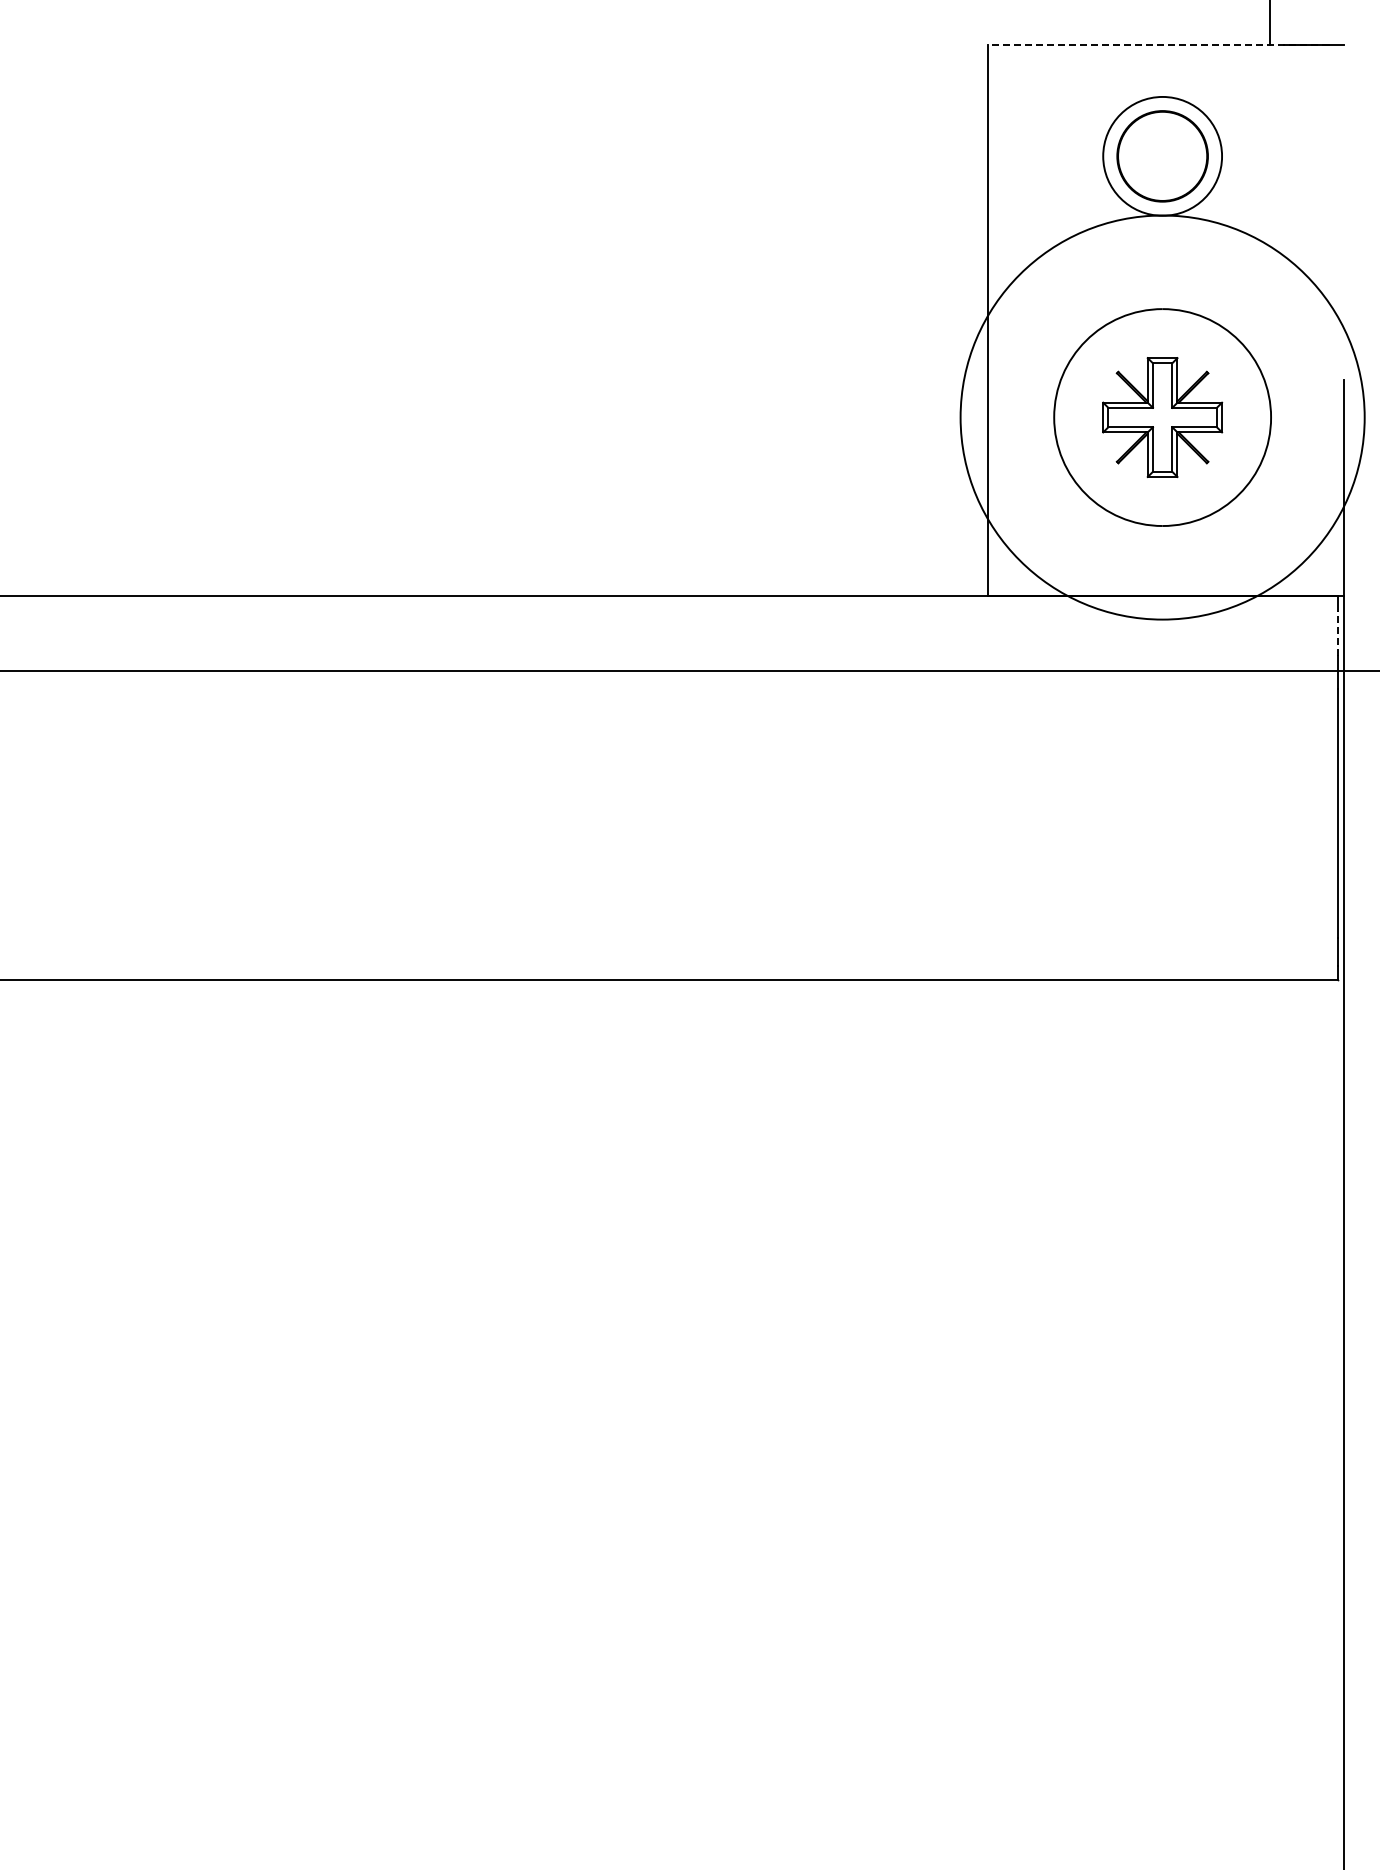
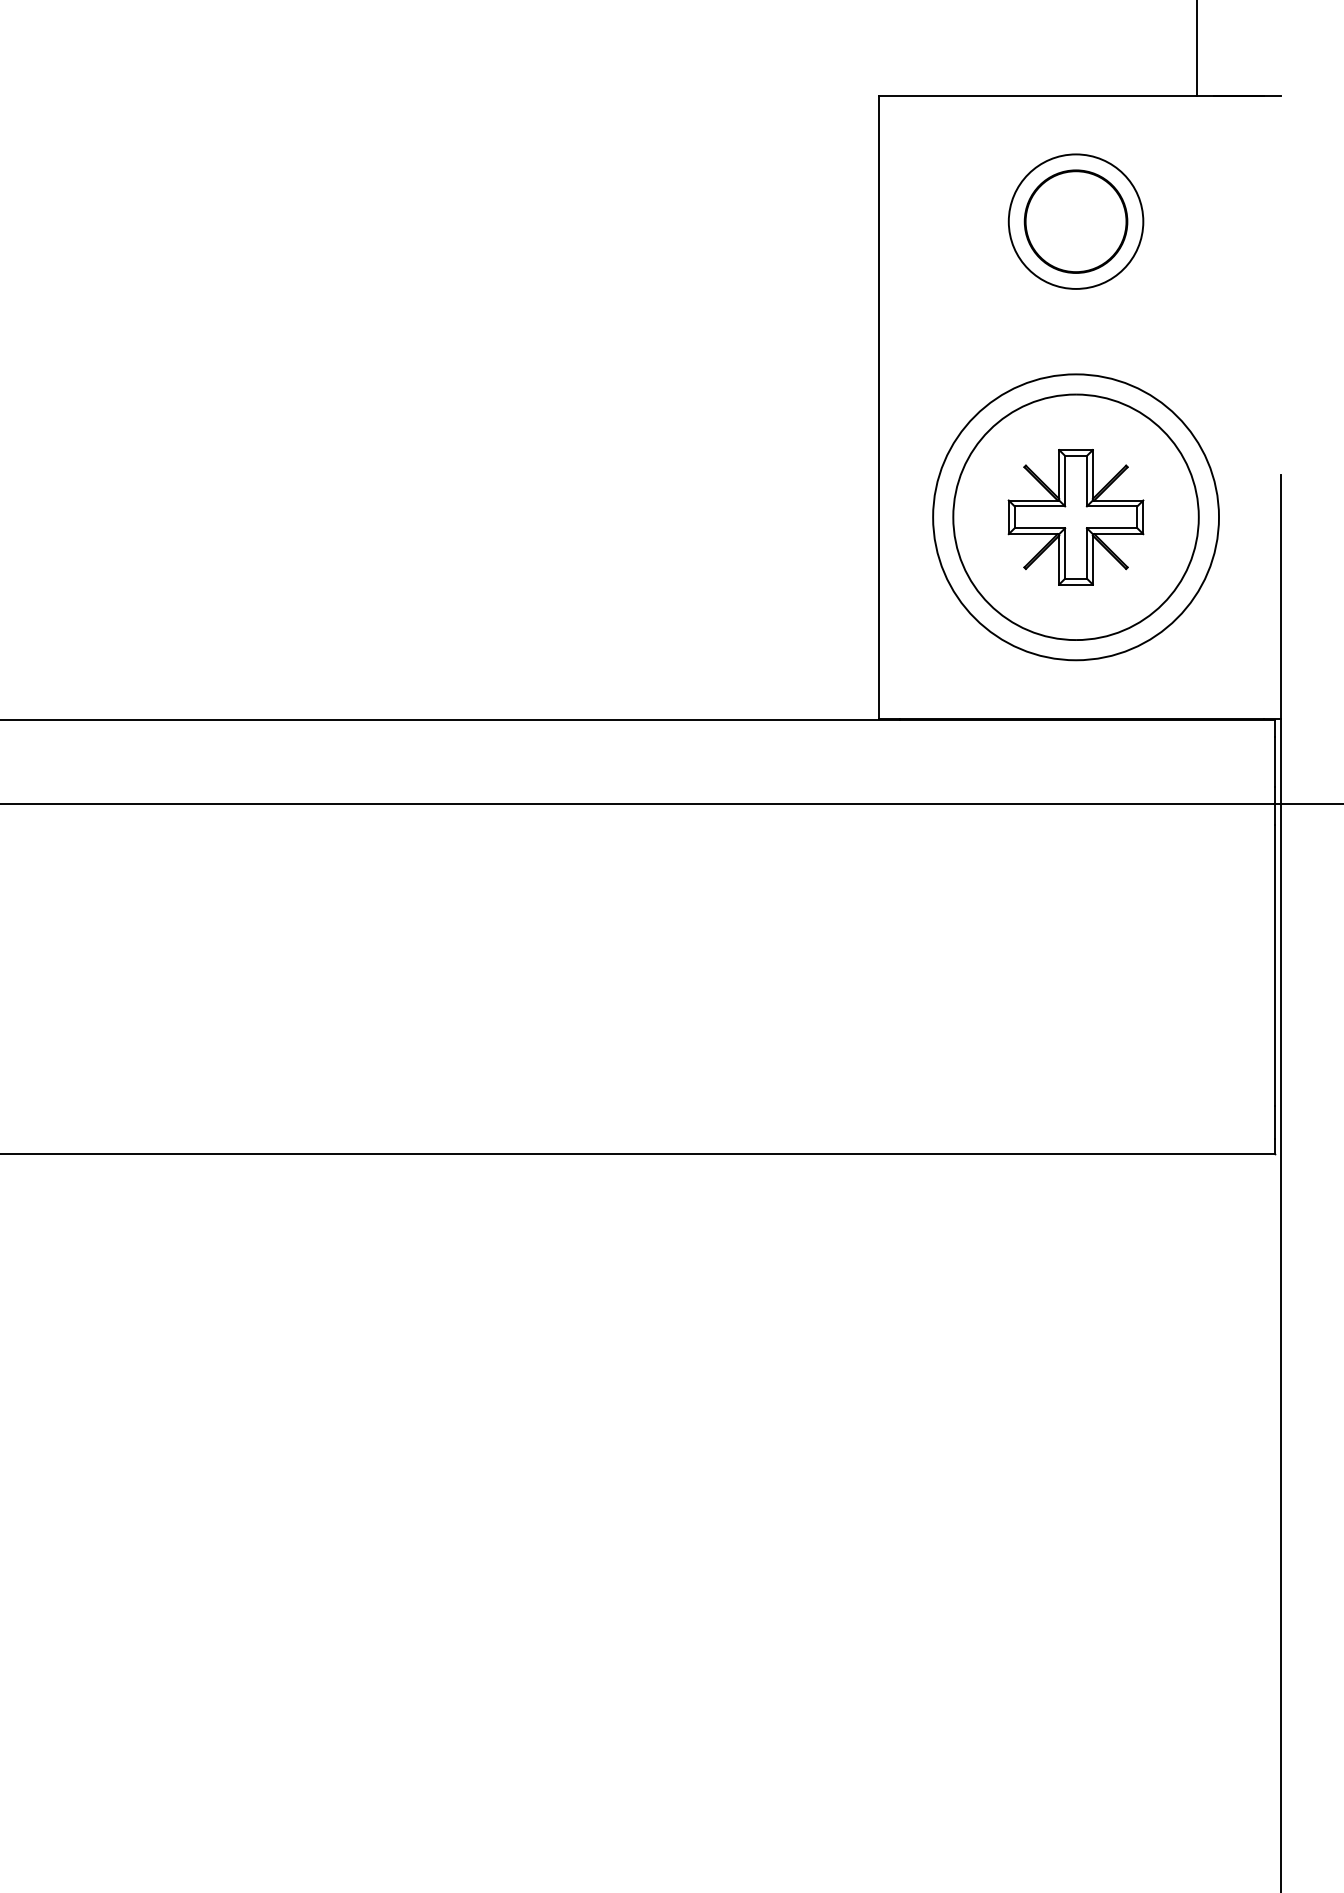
line: (1158, 44) -> (1071, 95), dashed -> solid
circle: (1162, 417) -> (1075, 517), size x0.62
line: (1337, 633) -> (1273, 761), dashed -> solid

